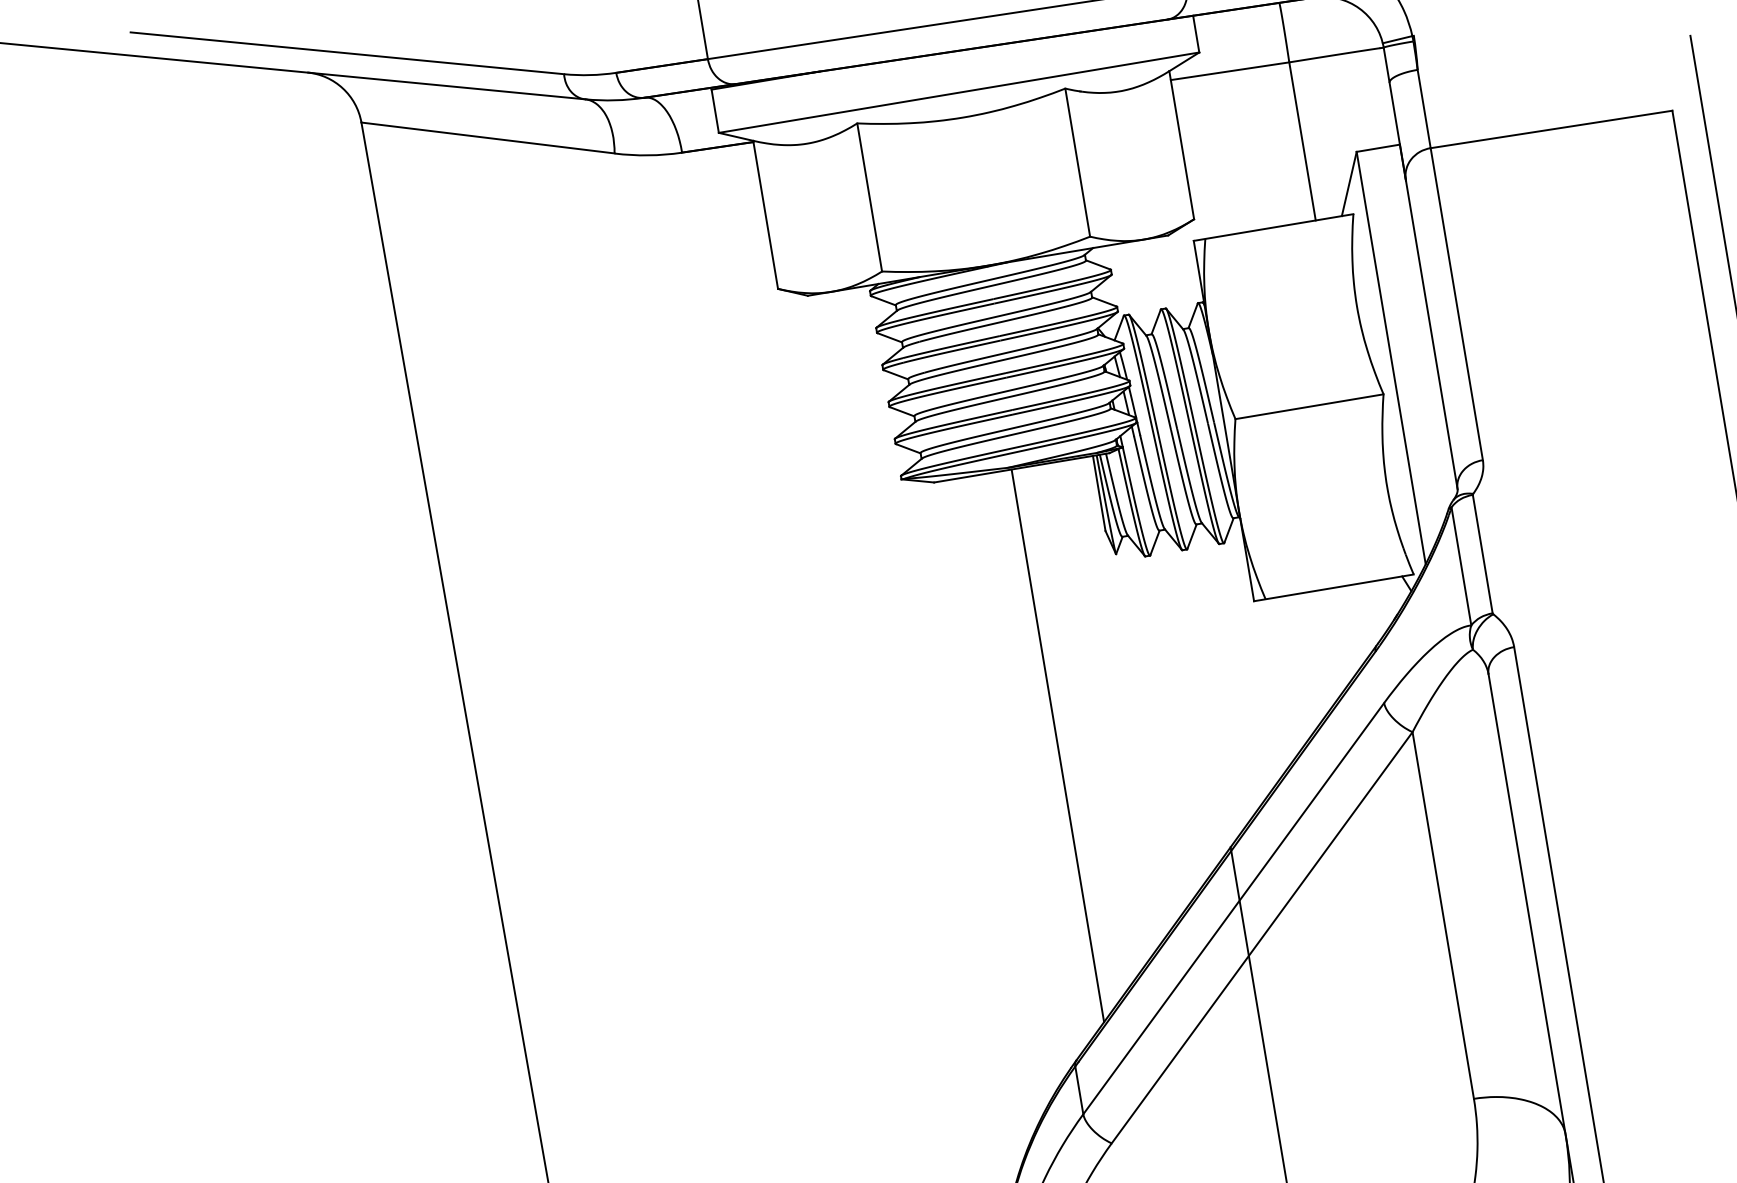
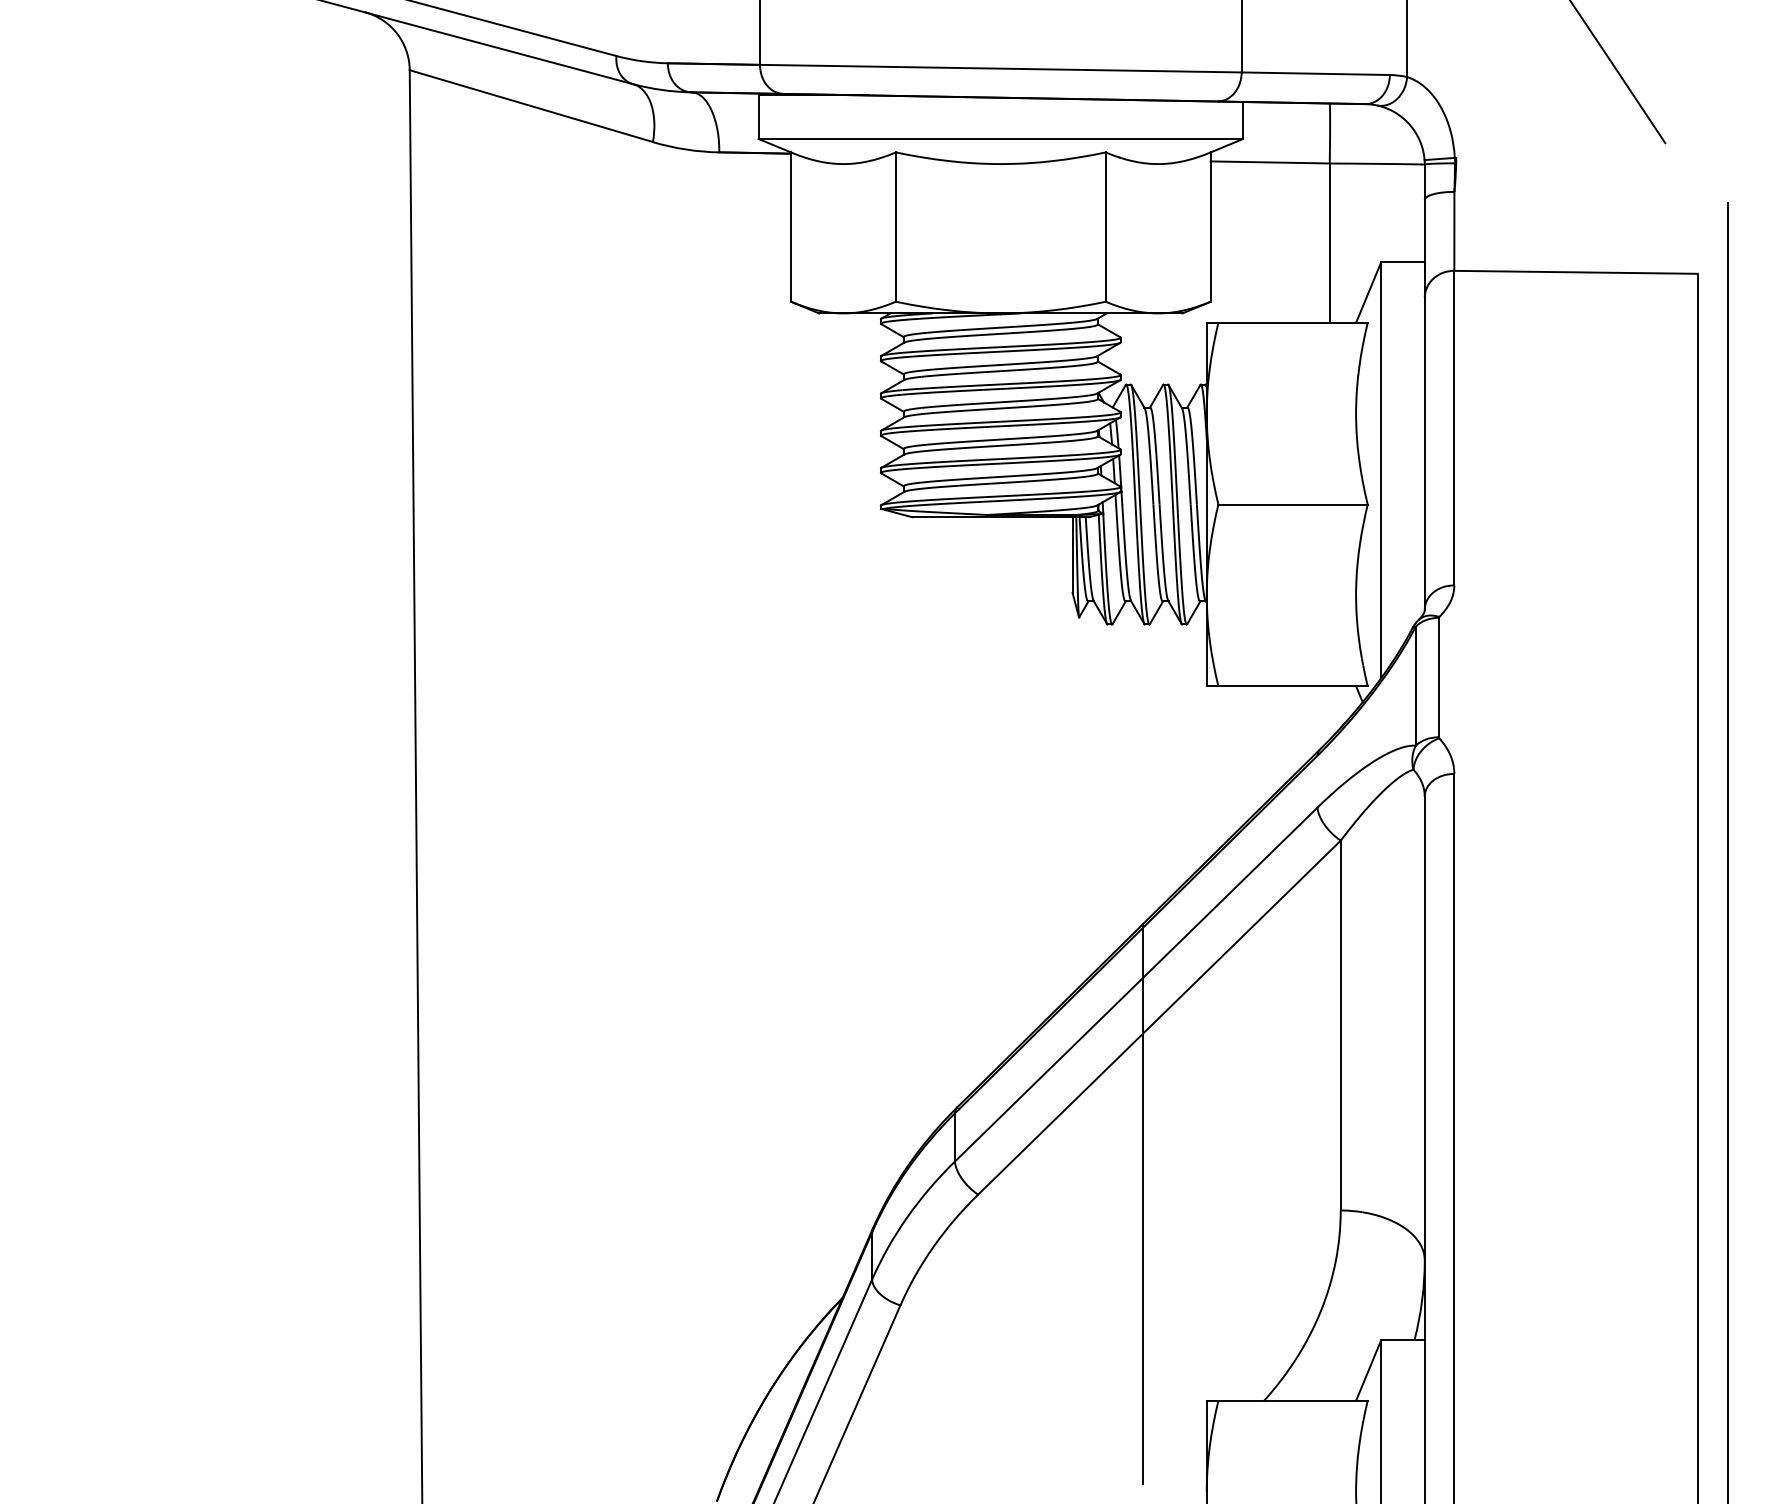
line: (1057, 745) -> (990, 795), removed

